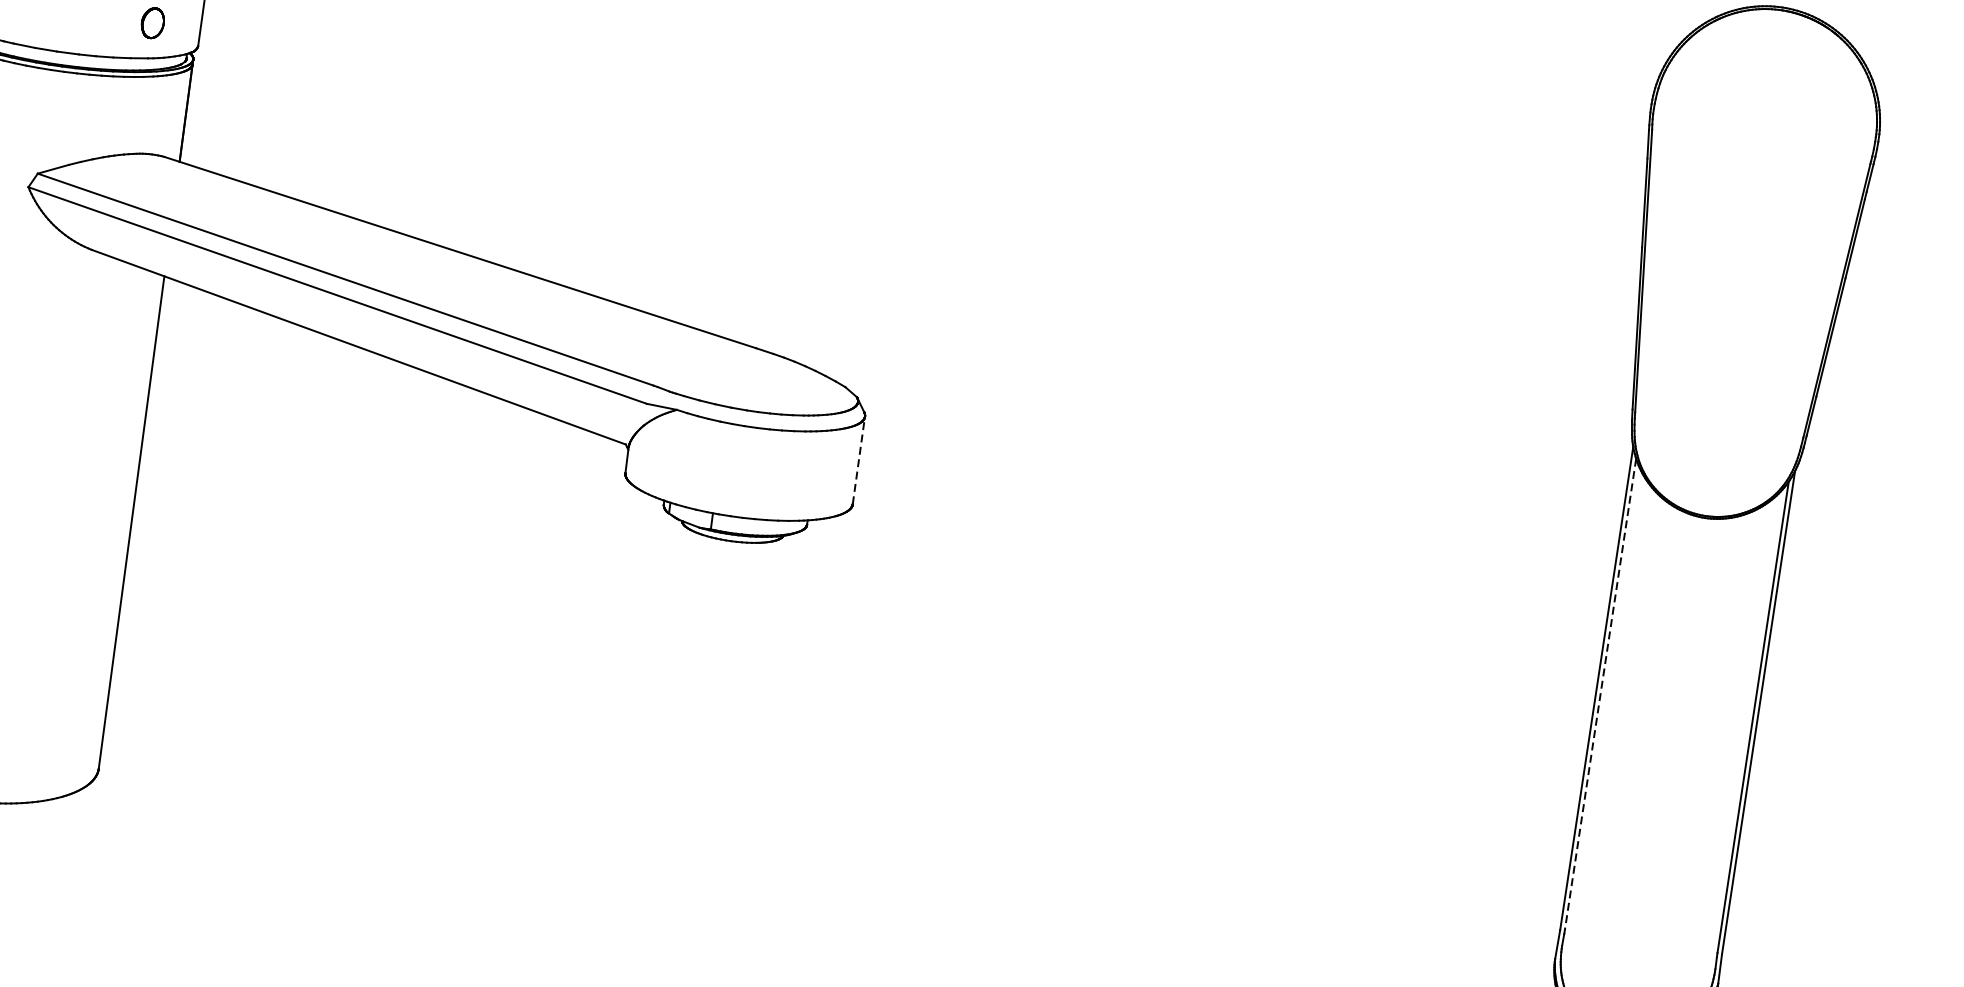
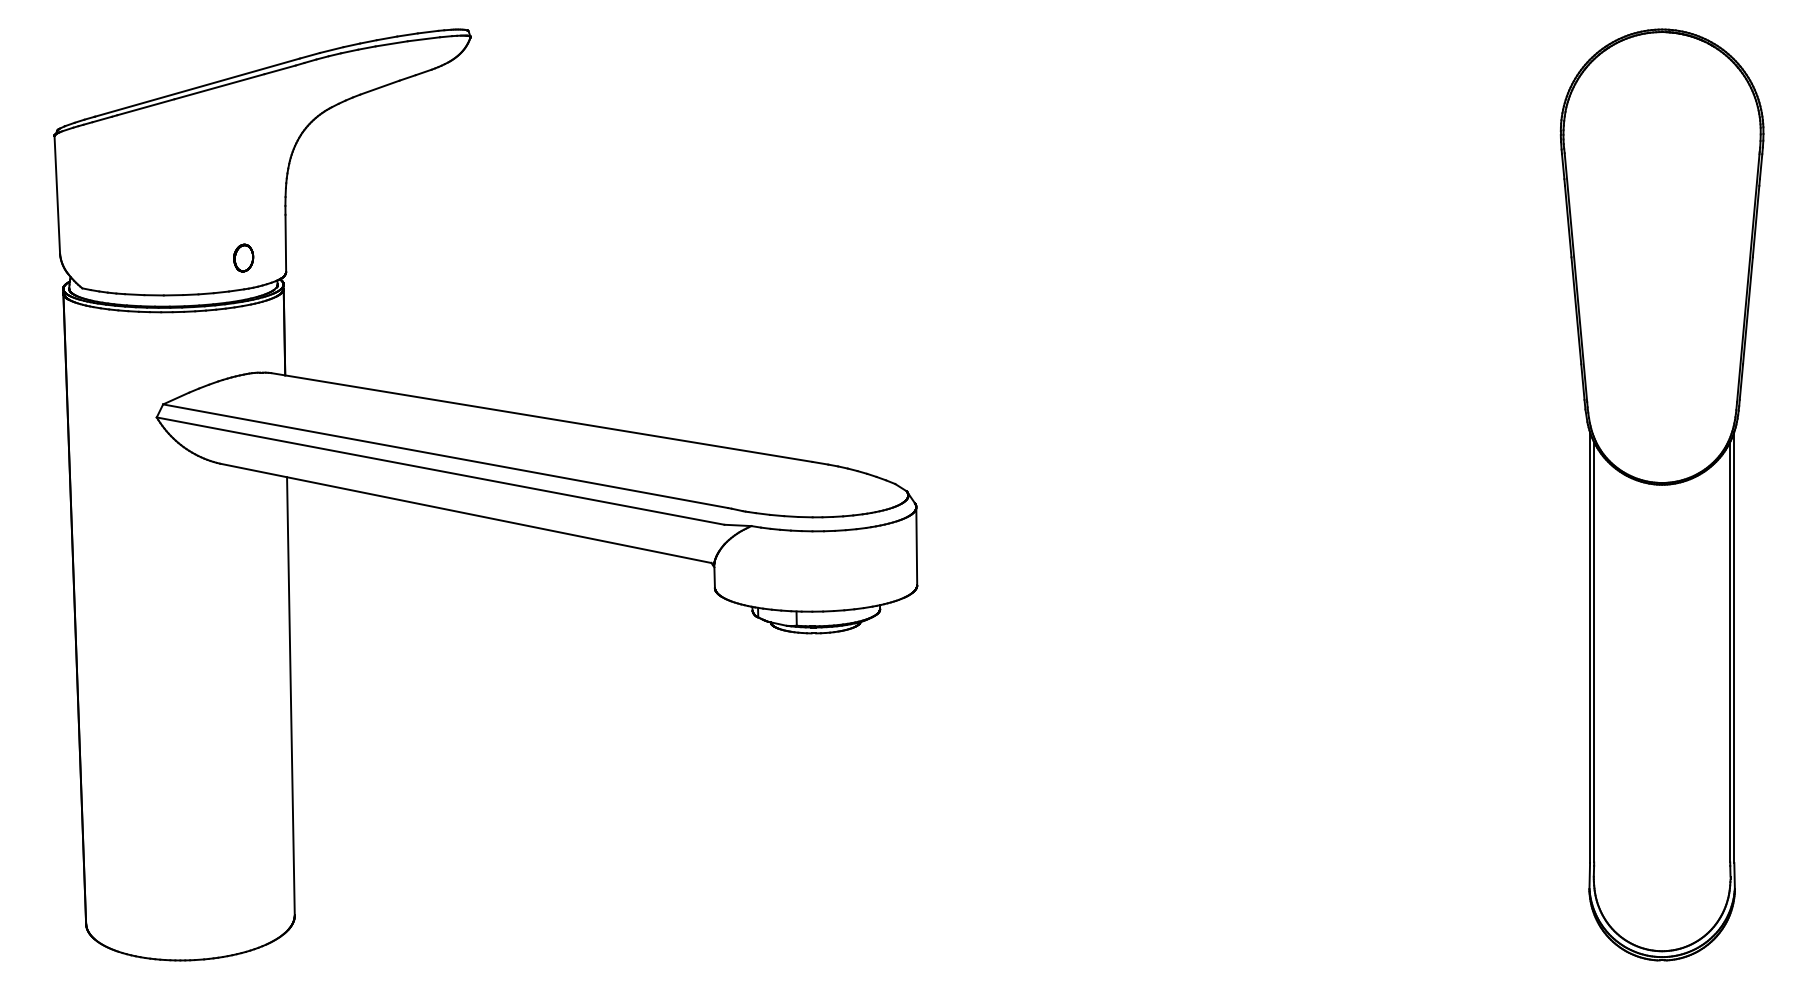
line: (858, 460) -> (916, 546), dashed -> solid
line: (1600, 694) -> (1594, 652), dashed -> solid

